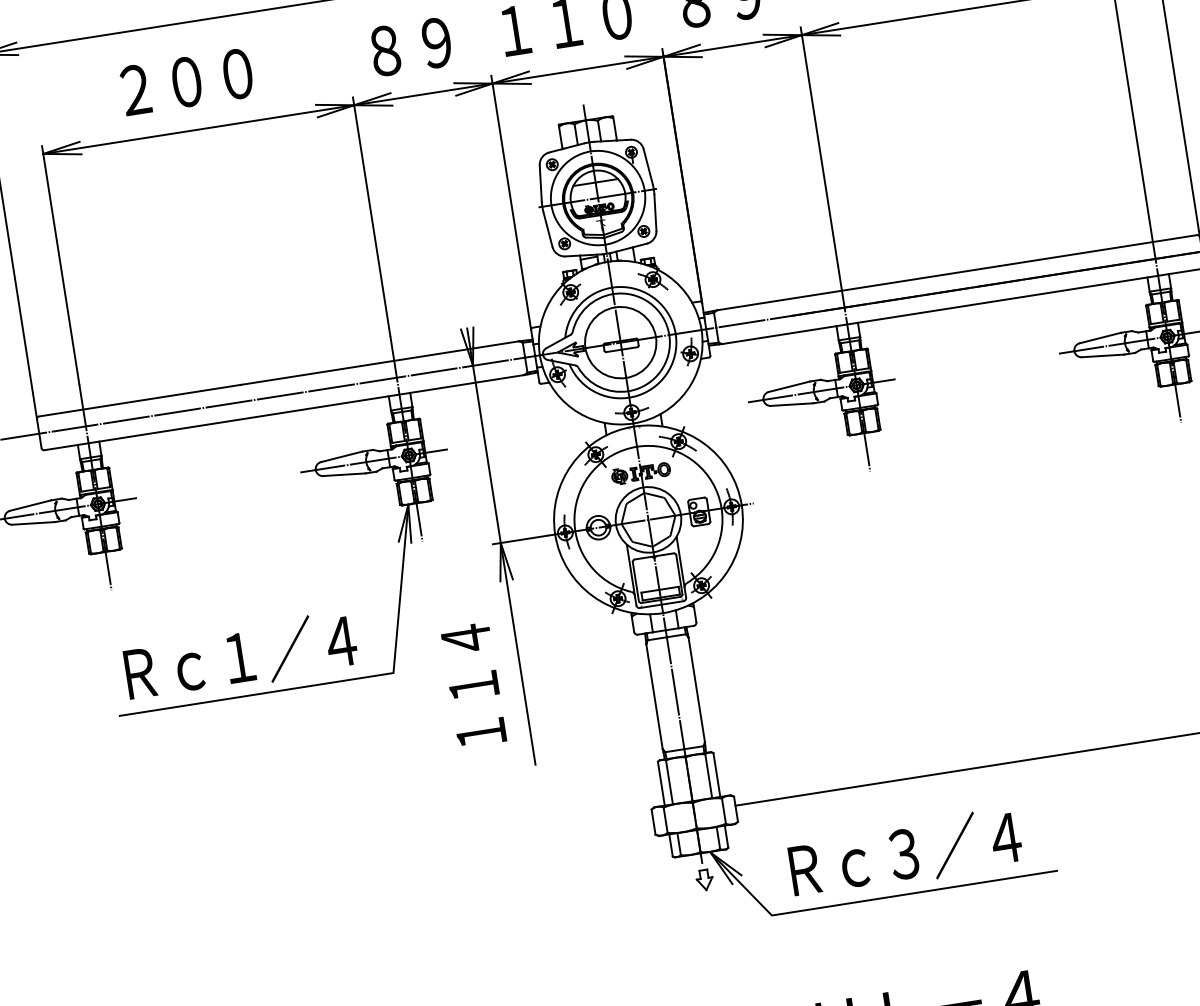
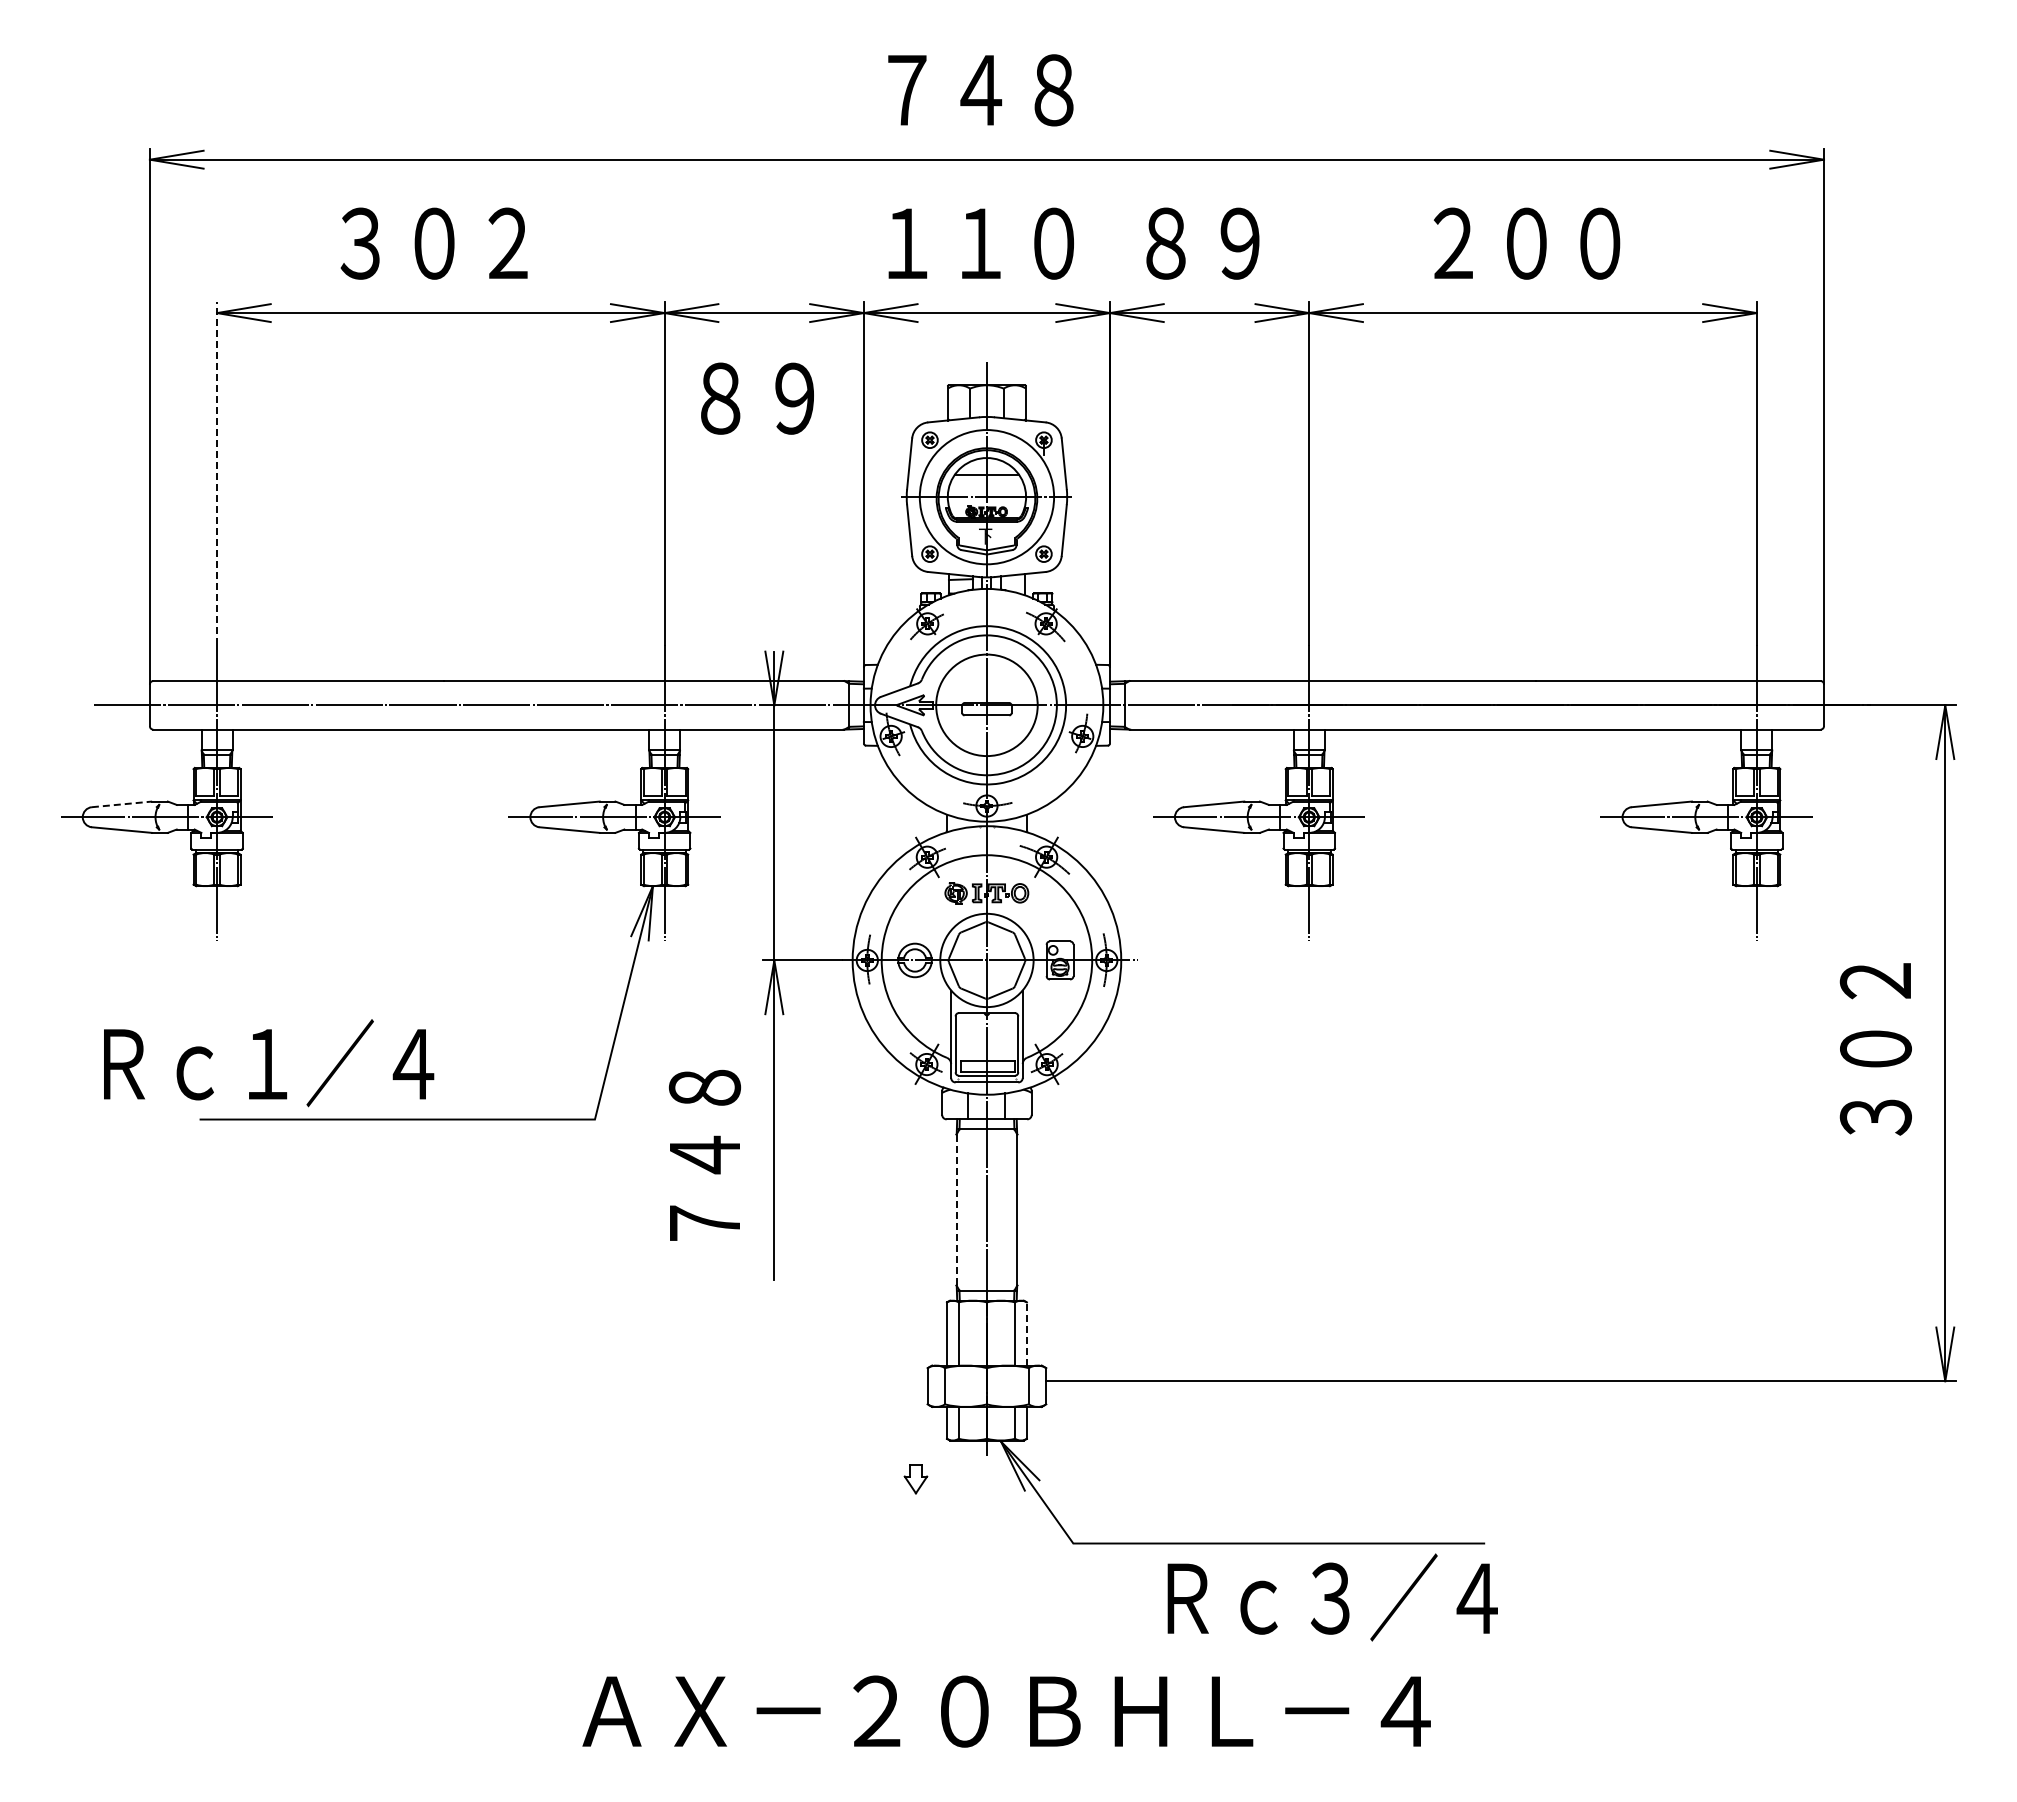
text: (411, 46) -> (757, 398), moved
text: (186, 82) -> (433, 243), ２００ -> ３０２
line: (61, 265) -> (217, 473), solid -> dashed
line: (31, 505) -> (122, 804), solid -> dashed
text: (241, 657) -> (269, 1063), moved
text: (473, 685) -> (704, 1154), １１４ -> ７４８
line: (654, 696) -> (956, 1210), solid -> dashed
line: (716, 774) -> (1026, 1333), solid -> dashed
text: (905, 853) -> (1332, 1597), moved
part: (704, 880) -> (915, 1479), moved

